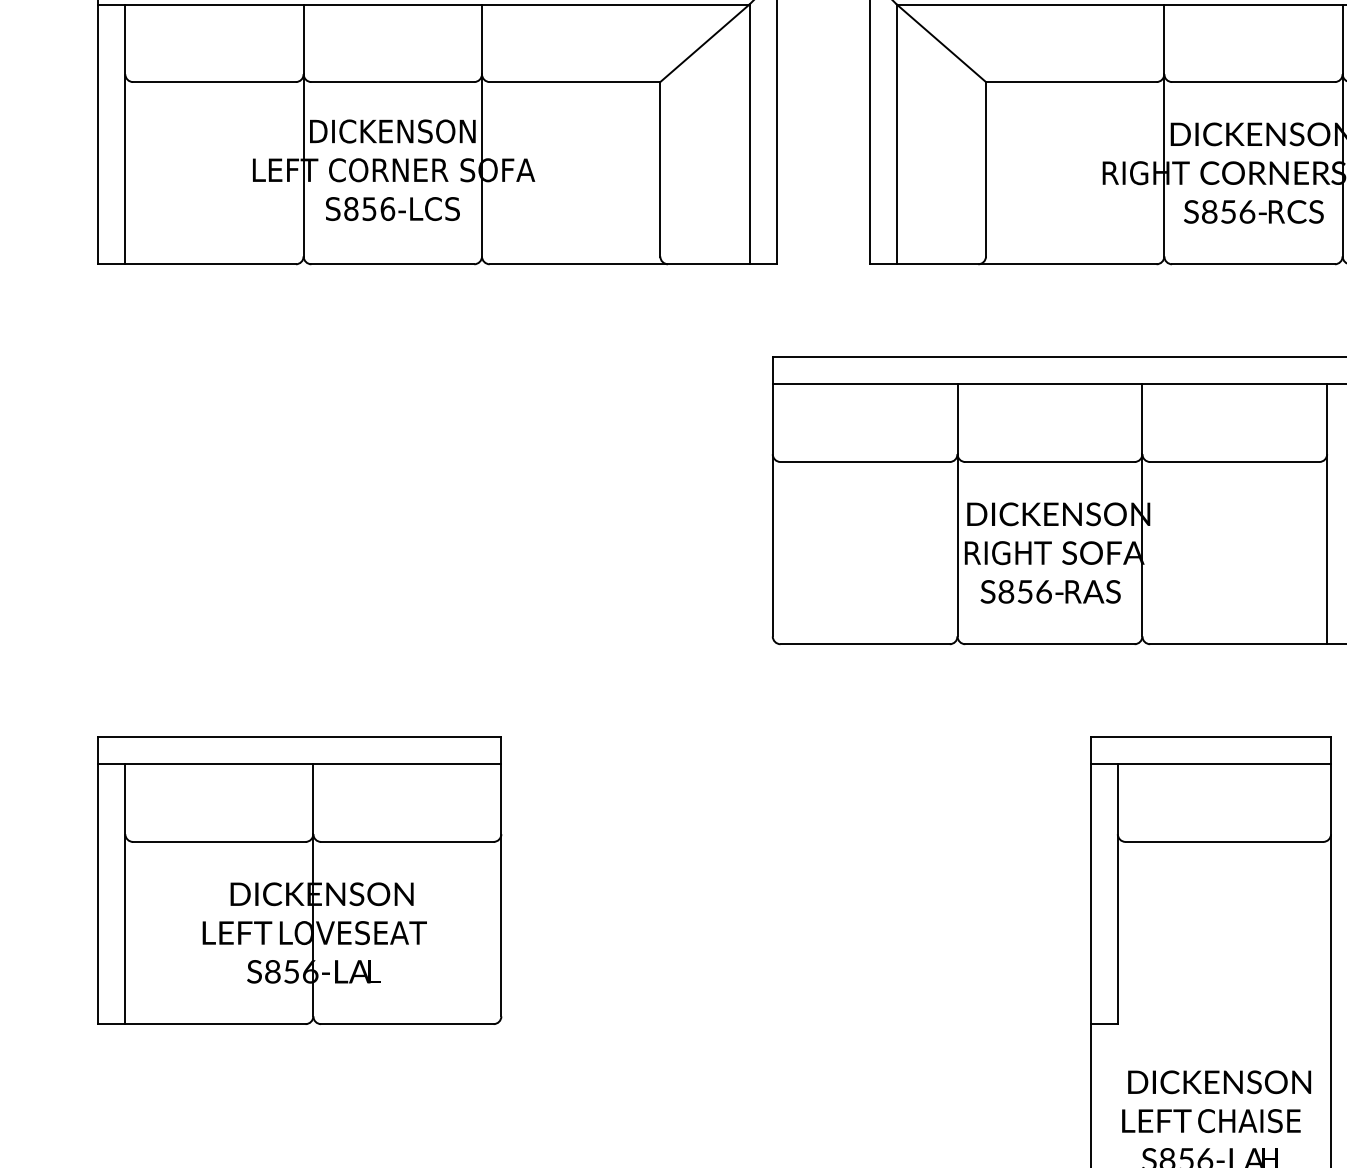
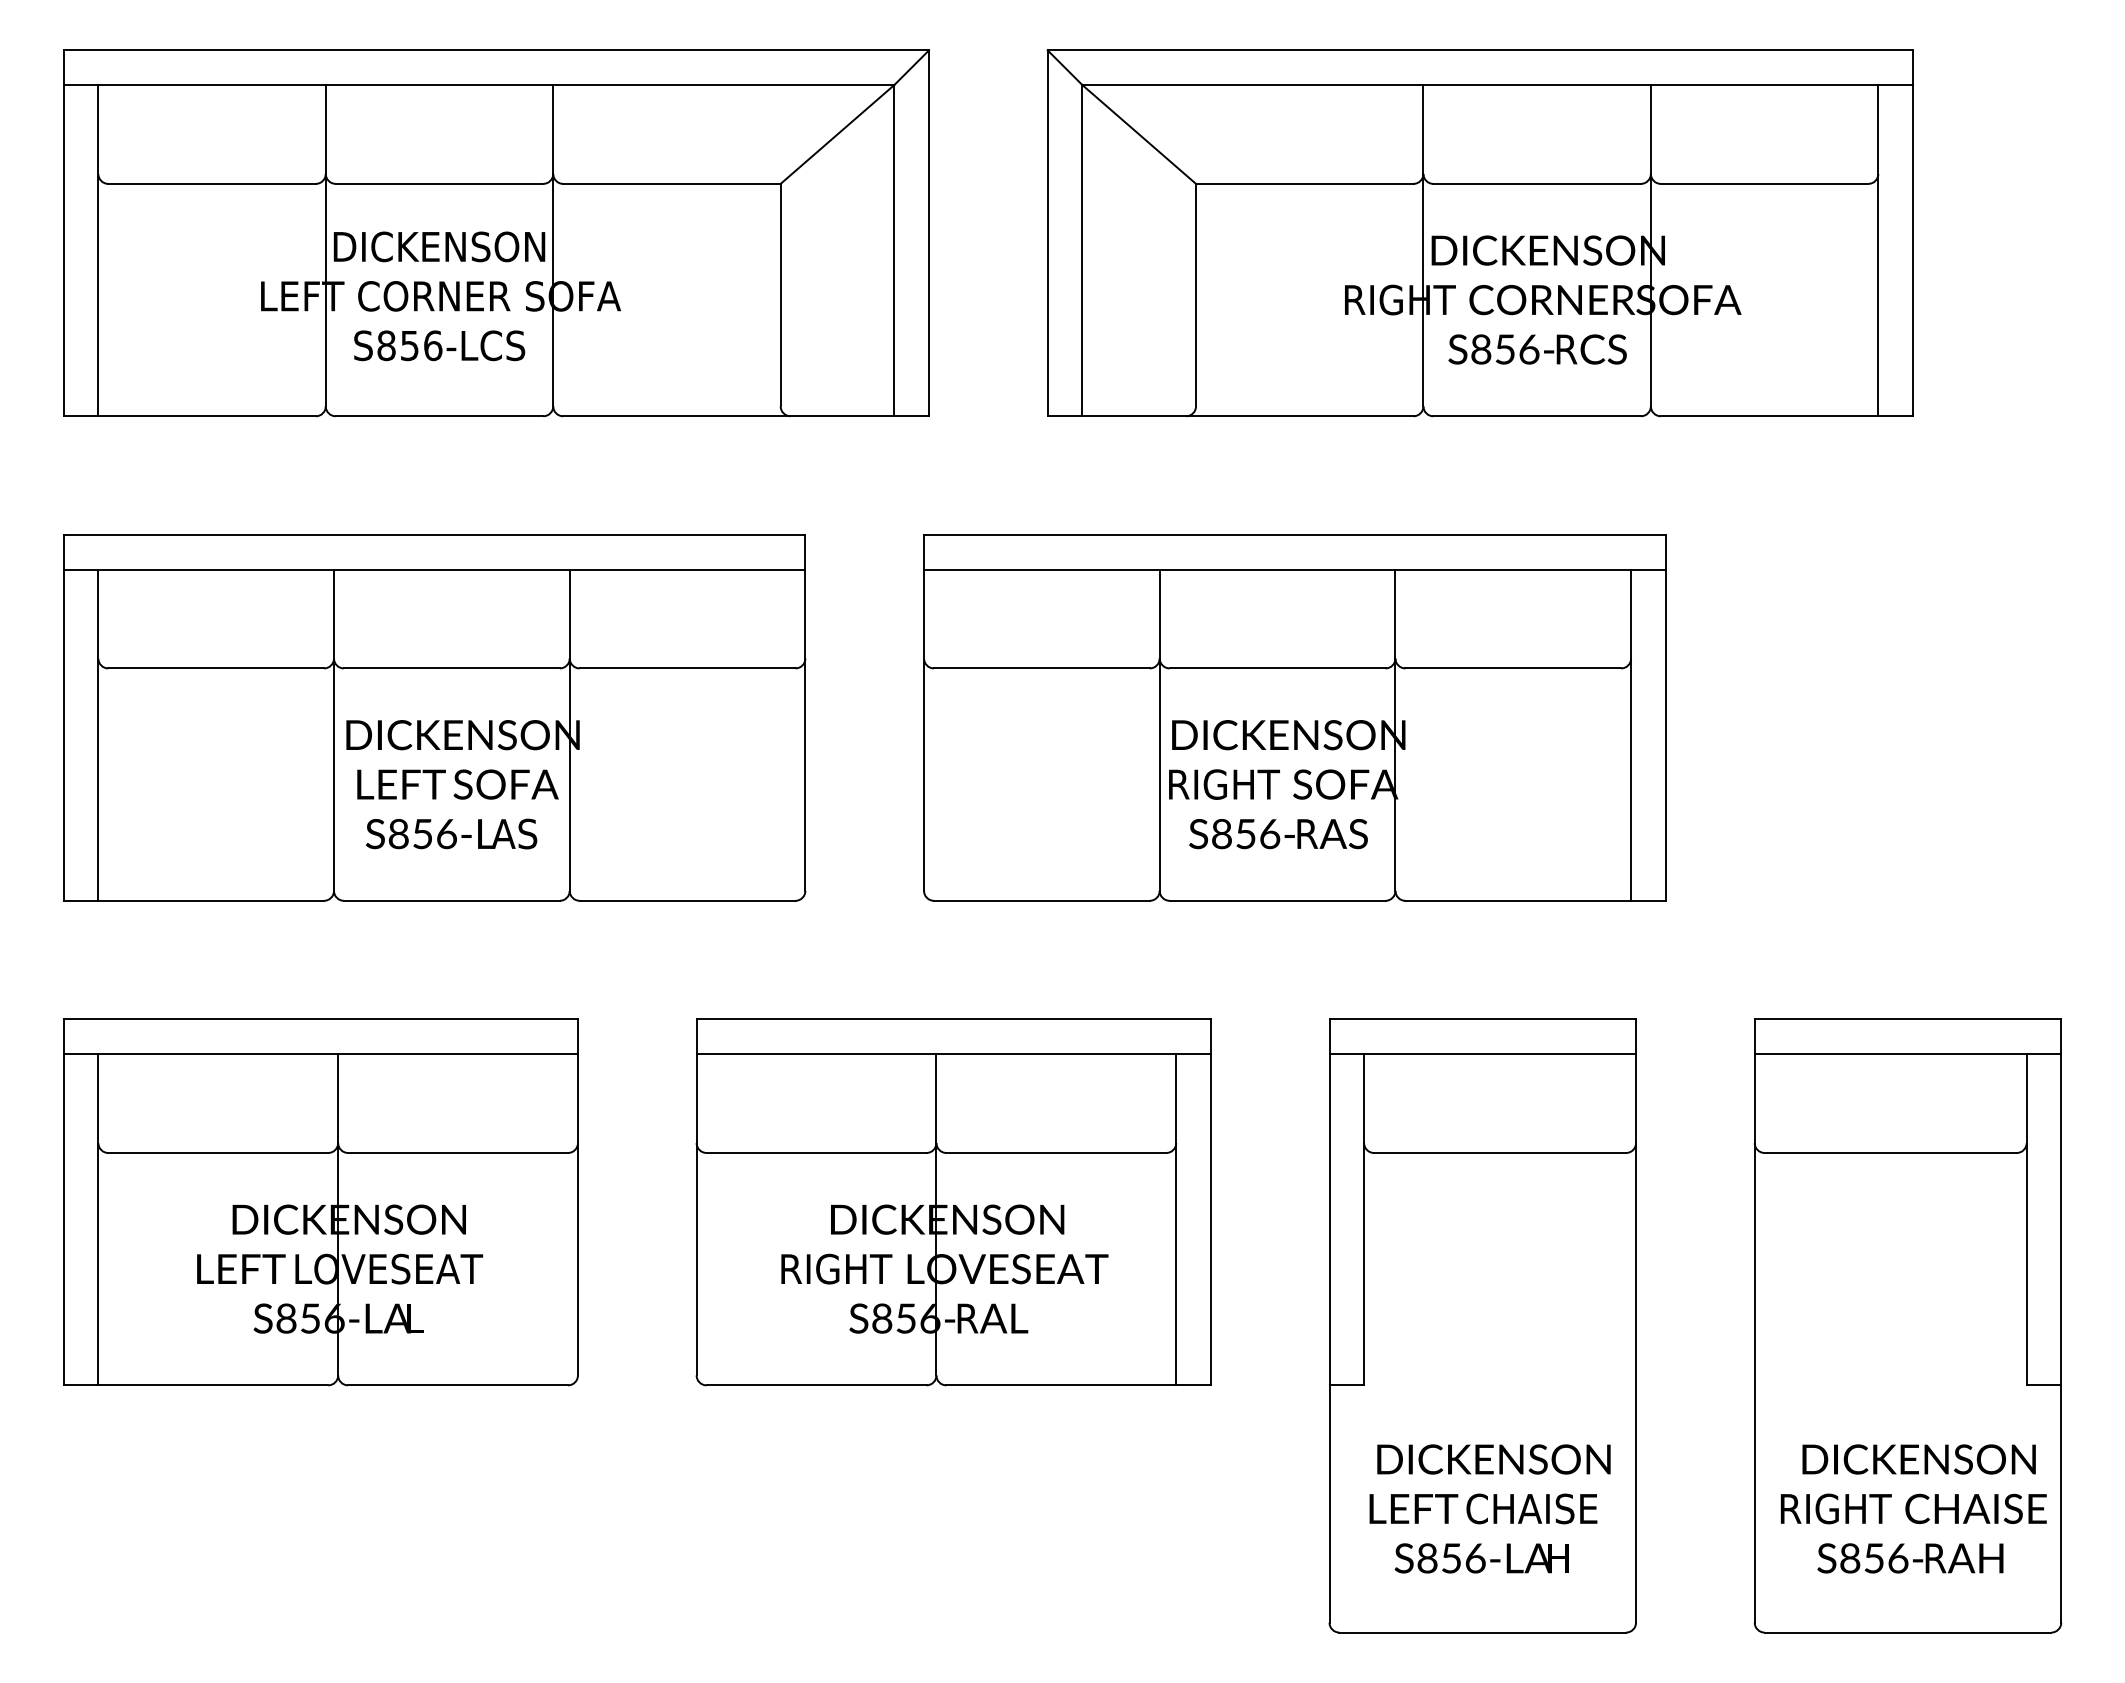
part: (388, 500) -> (434, 717), added
part: (795, 880) -> (953, 1202), added

